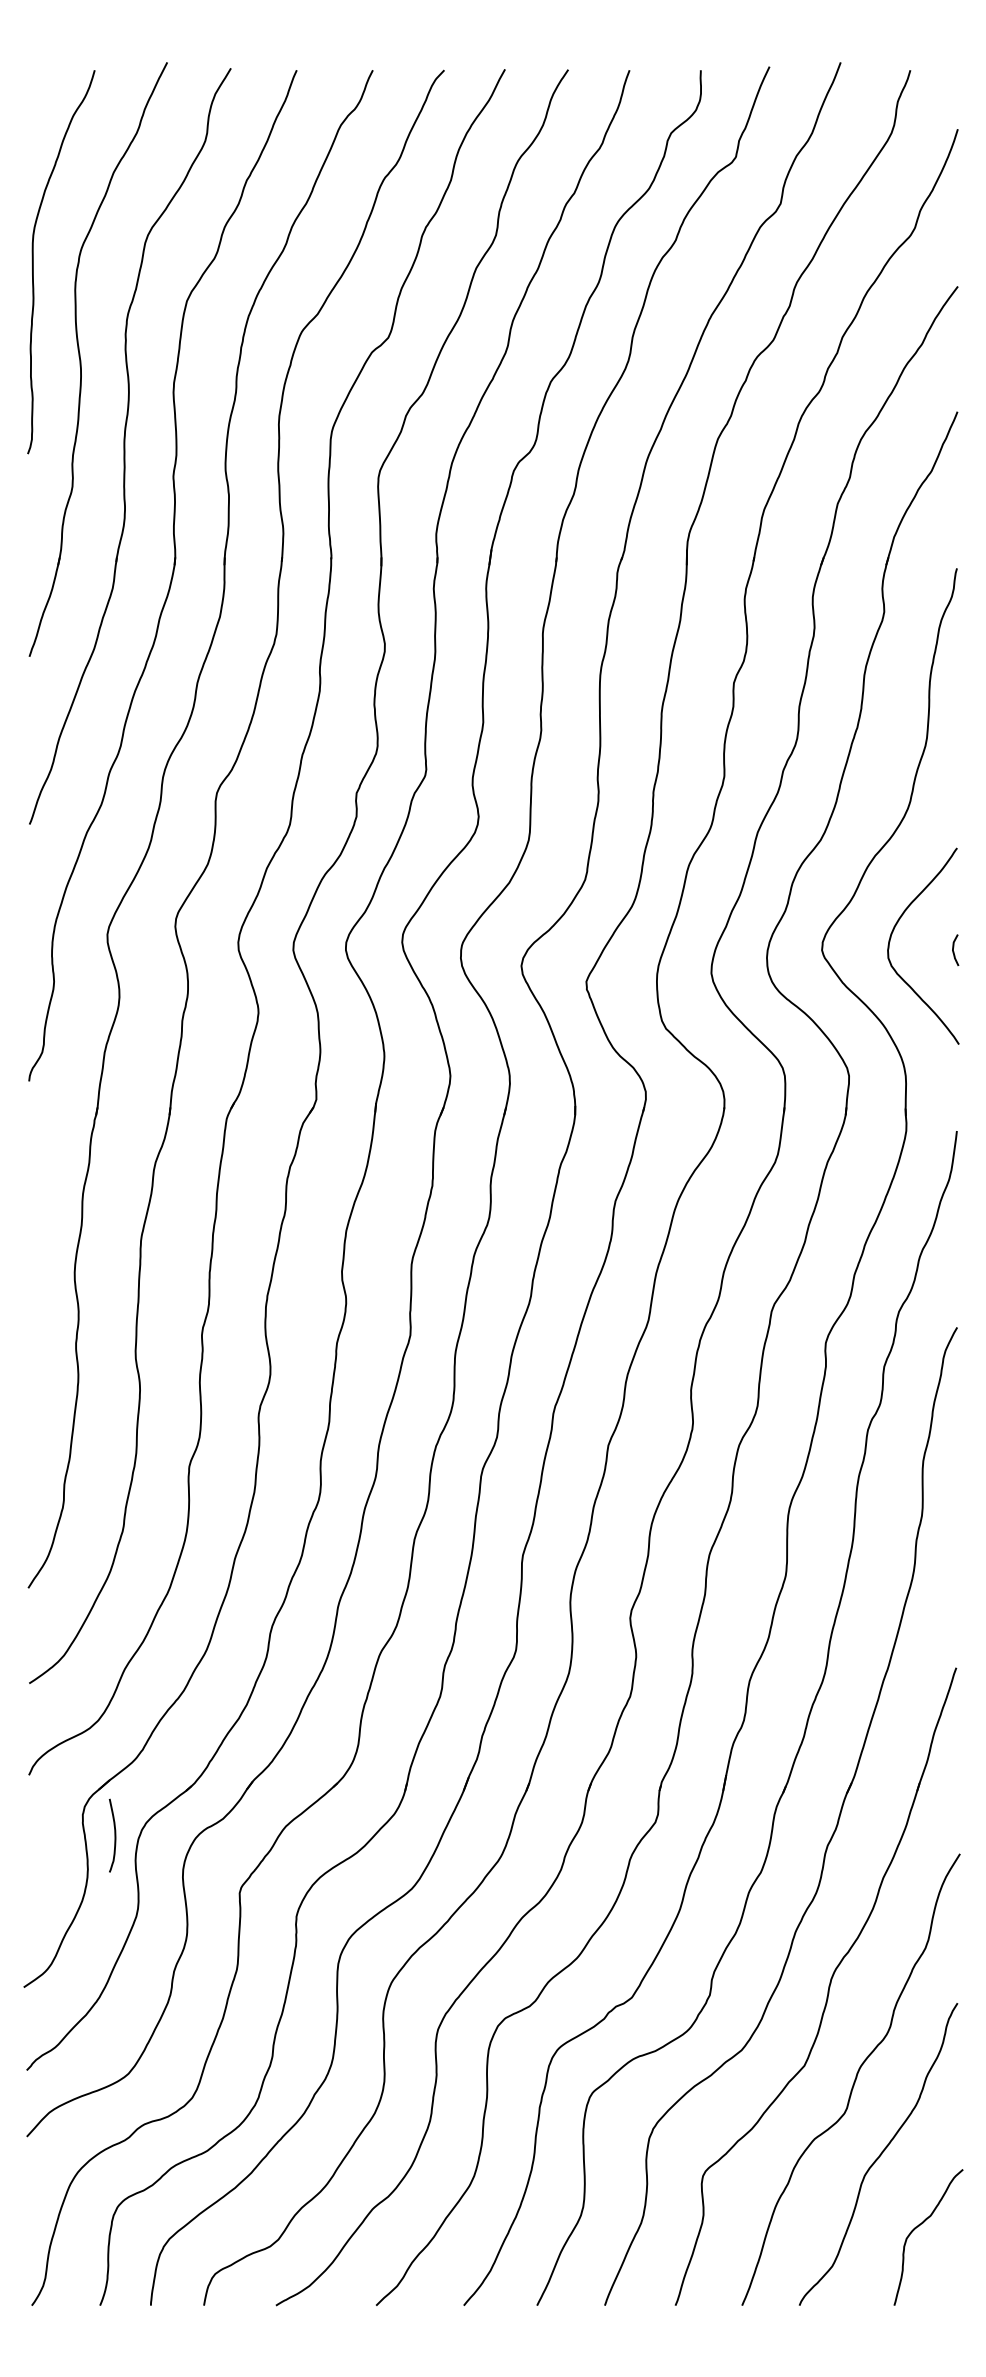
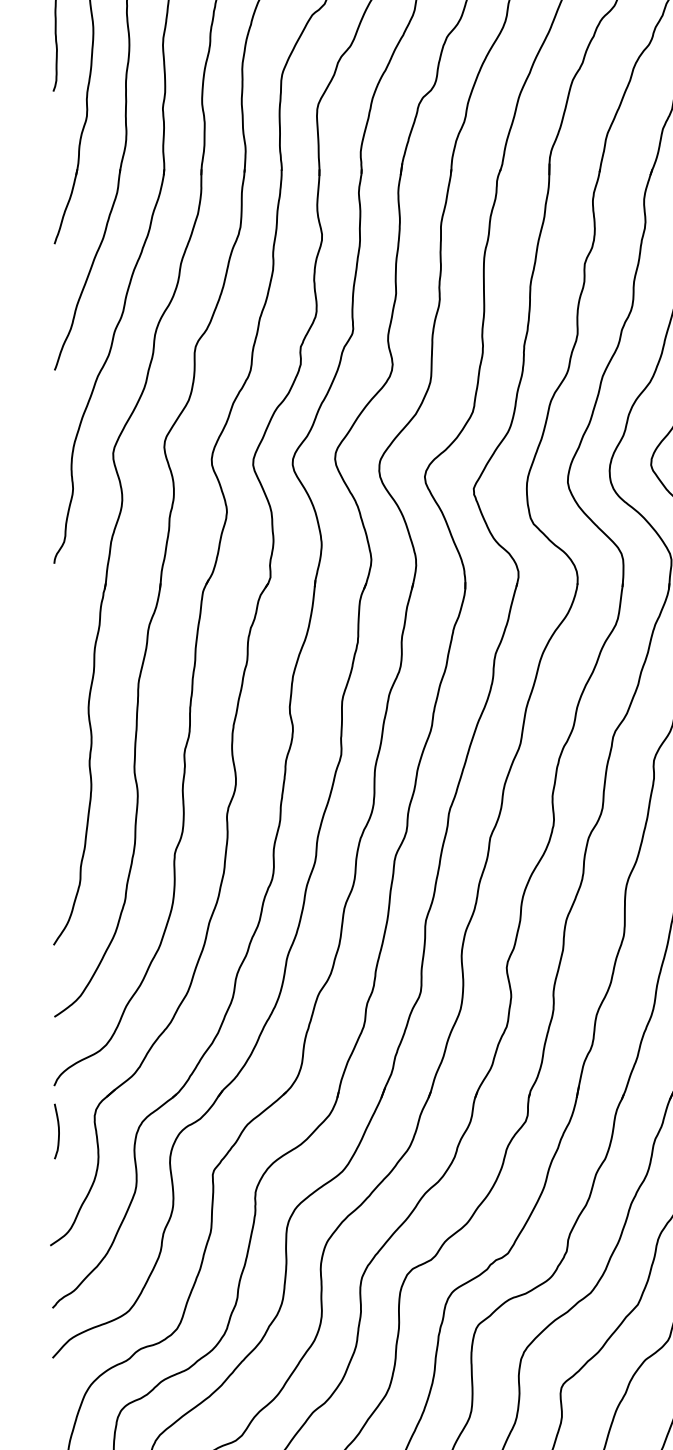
curve: (114, 1835) -> (58, 1131), moved

